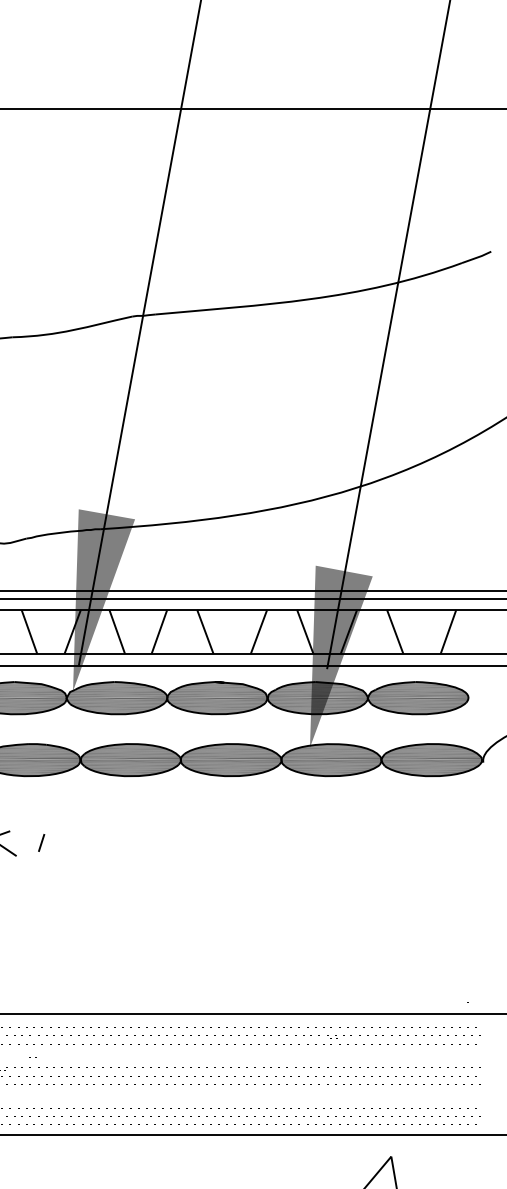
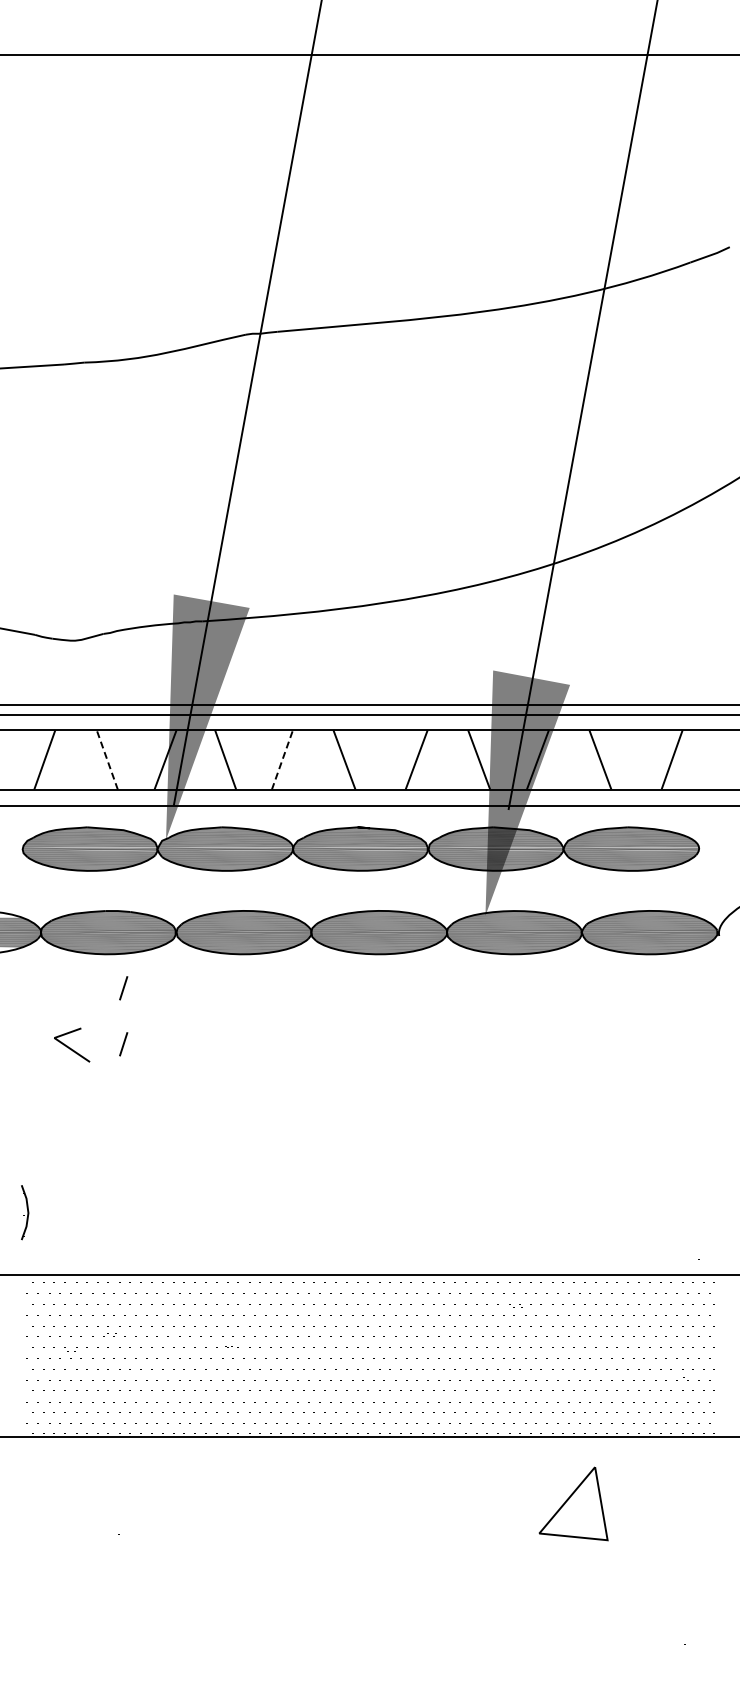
line: (29, 631) -> (107, 759), solid -> dashed
line: (159, 631) -> (282, 759), solid -> dashed
line: (41, 801) -> (123, 988), added

